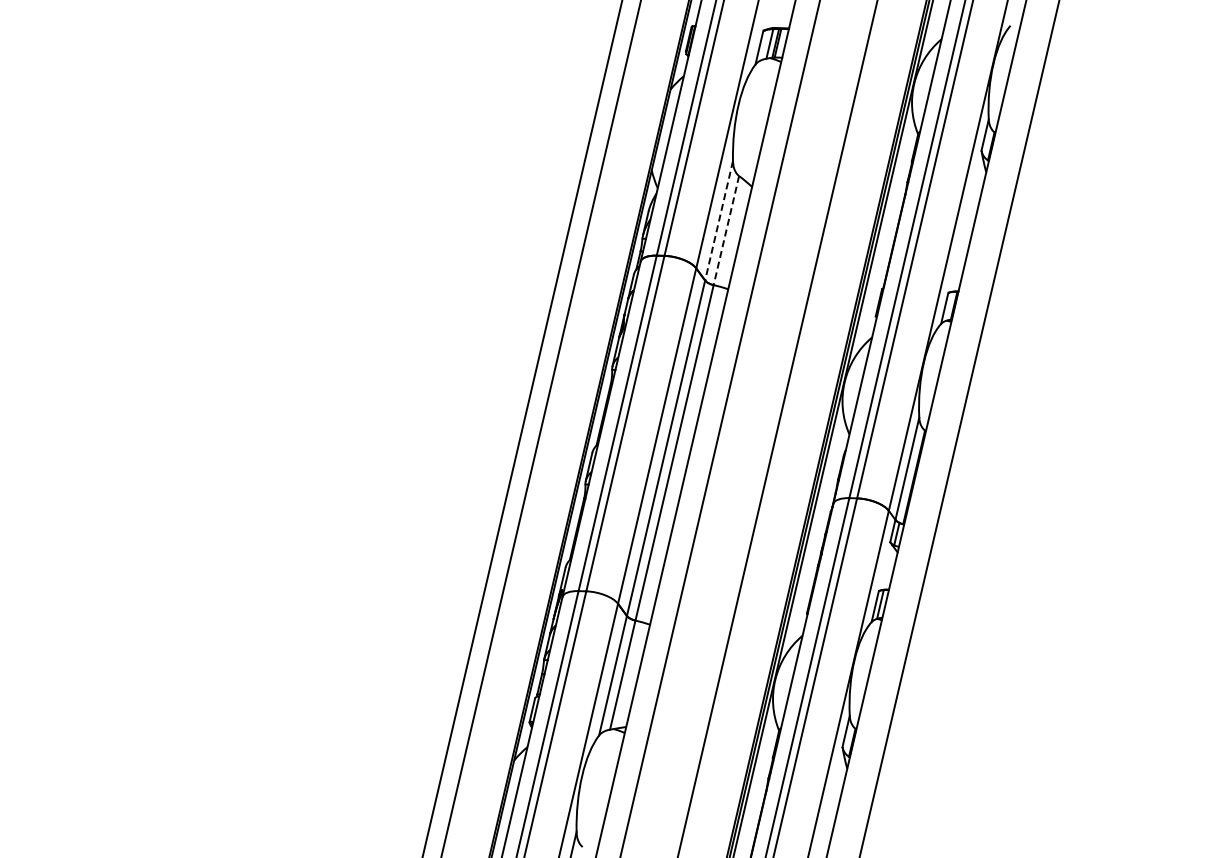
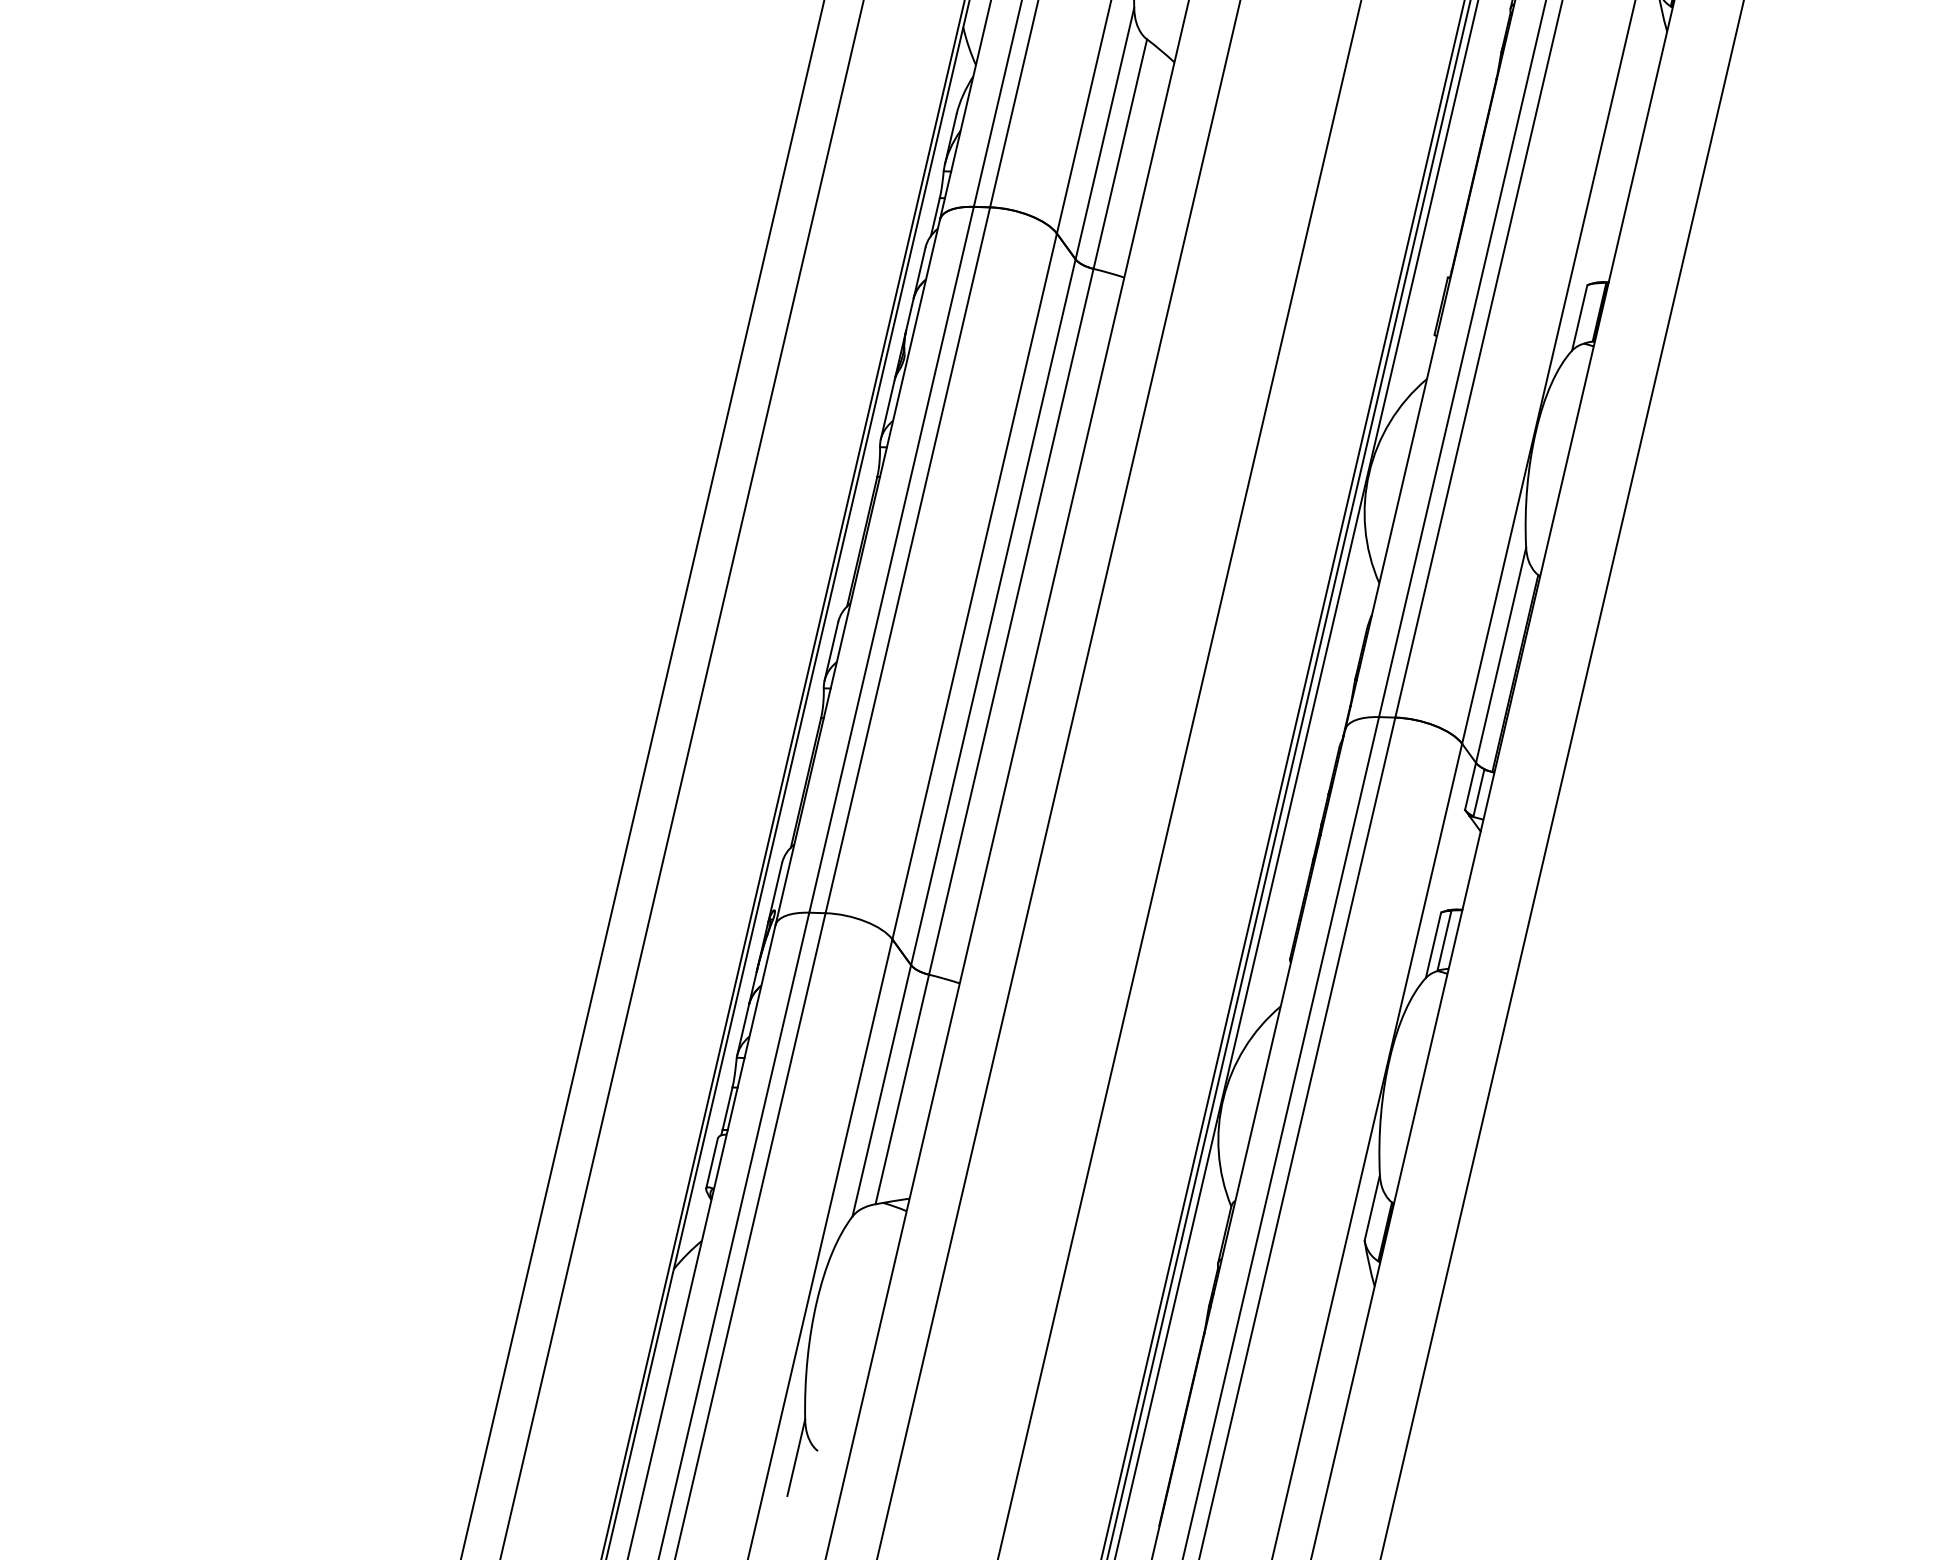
line: (718, 221) -> (1103, 135), dashed -> solid
line: (726, 230) -> (1120, 153), dashed -> solid

